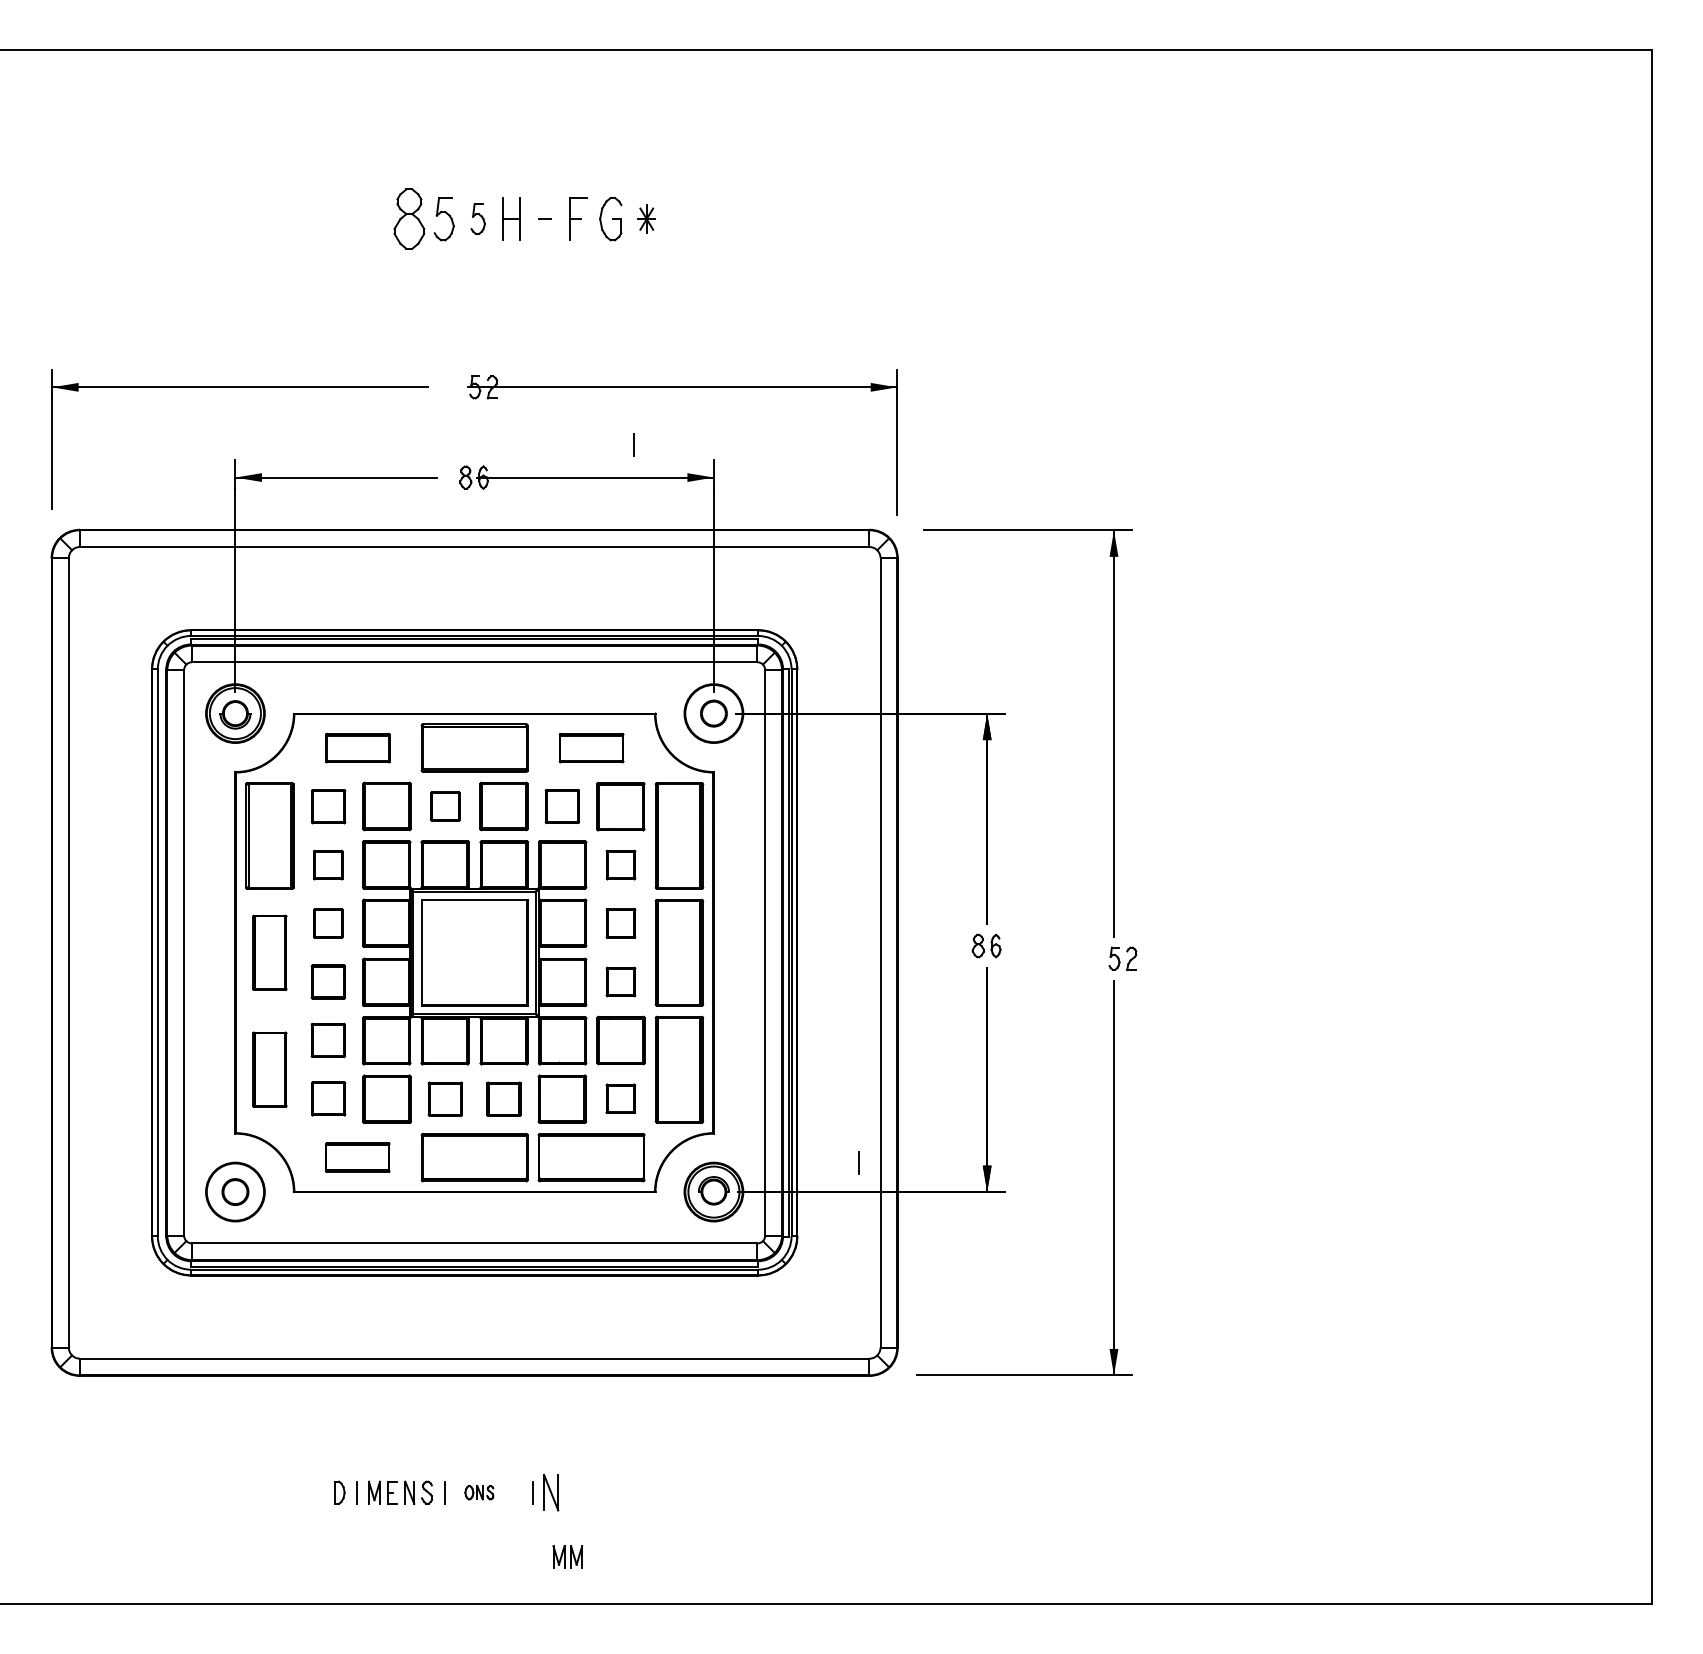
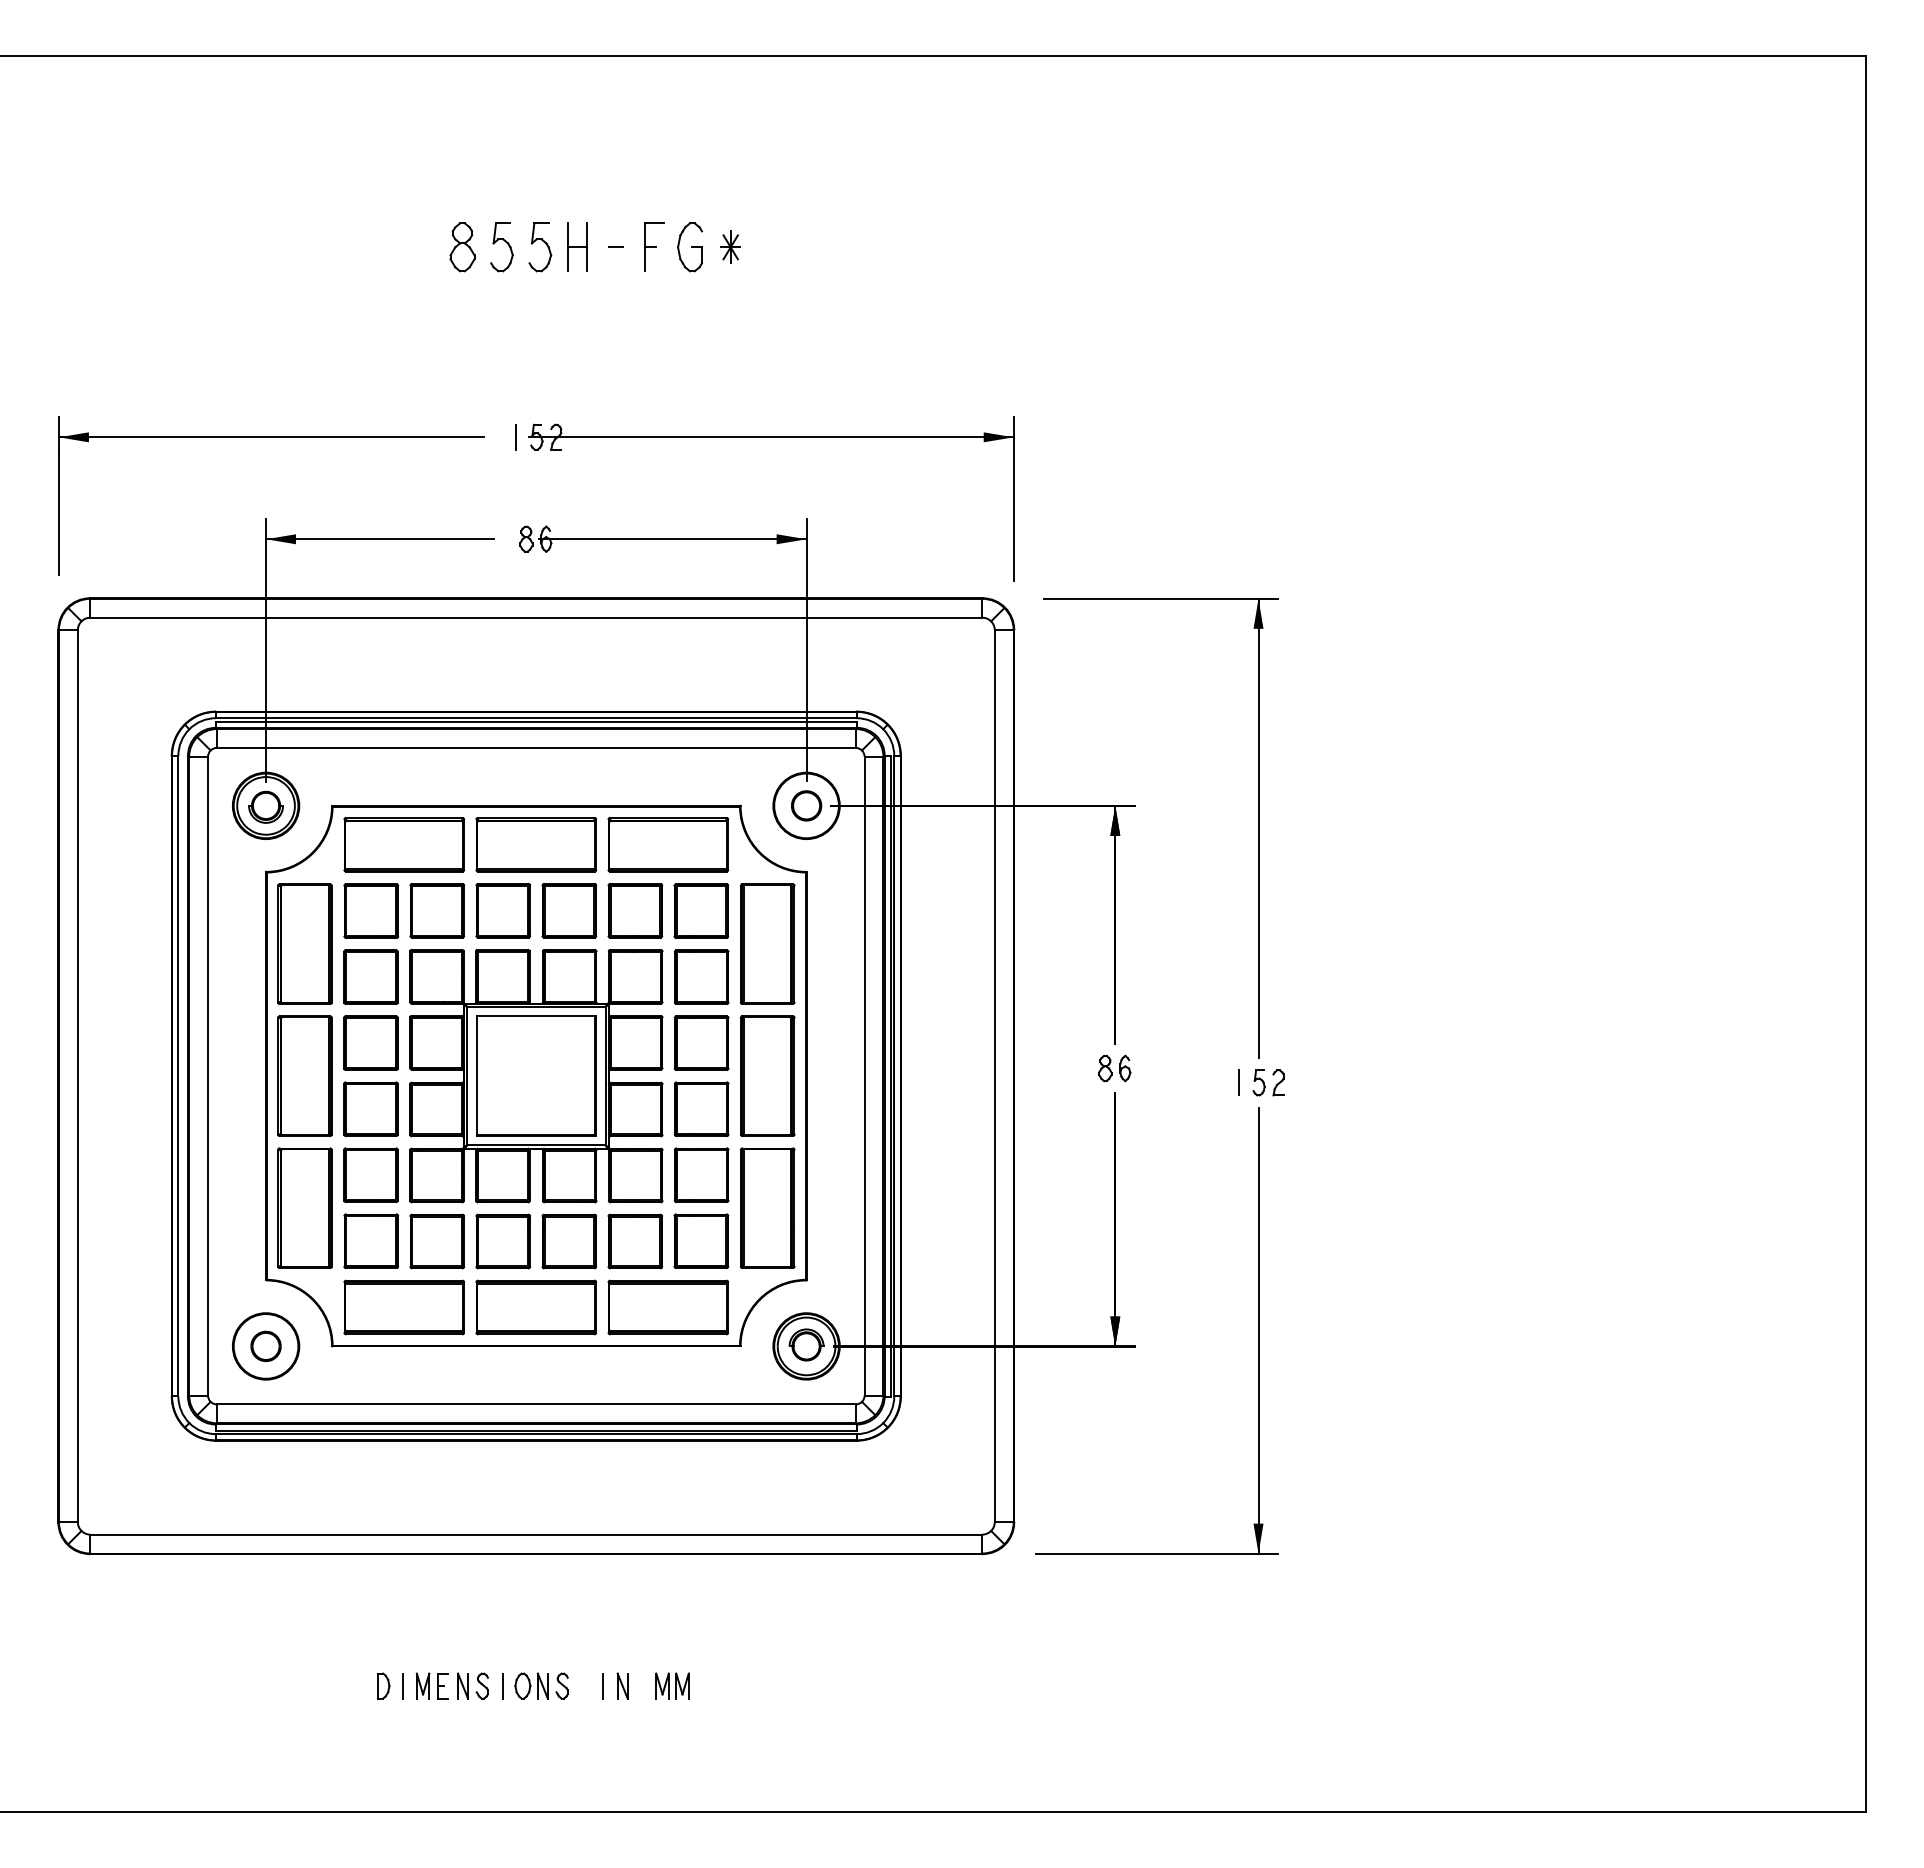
part: (409, 219) -> (462, 247), size x0.71
part: (478, 219) -> (540, 247), size x1.43
line: (633, 445) -> (515, 437), moved
part: (358, 747) -> (404, 844), size x1.67
part: (591, 747) -> (668, 844), size x1.67
part: (328, 806) -> (371, 910), size x1.43
part: (445, 806) -> (503, 910), size x1.67
part: (562, 806) -> (635, 910), size x1.43
part: (327, 864) -> (370, 976), size x1.67
part: (620, 864) -> (701, 976), size x1.67
part: (327, 923) -> (370, 1042), size x1.67
part: (620, 923) -> (701, 1042), size x1.67
part: (269, 952) -> (304, 1075), size x1.43
part: (327, 981) -> (370, 1108), size x1.43
part: (620, 981) -> (701, 1108), size x1.67
part: (327, 1039) -> (370, 1174), size x1.43
part: (269, 1069) -> (304, 1207), size x1.43
part: (328, 1098) -> (371, 1240), size x1.43
part: (620, 1098) -> (701, 1240), size x1.67
part: (444, 1099) -> (502, 1241), size x1.43
part: (504, 1099) -> (569, 1241), size x1.43
part: (357, 1157) -> (403, 1307), size x1.67
line: (859, 1162) -> (1238, 1082), moved
part: (479, 1492) -> (541, 1685), size x1.67
part: (550, 1492) -> (622, 1685), size x0.62
part: (567, 1556) -> (672, 1685), moved

